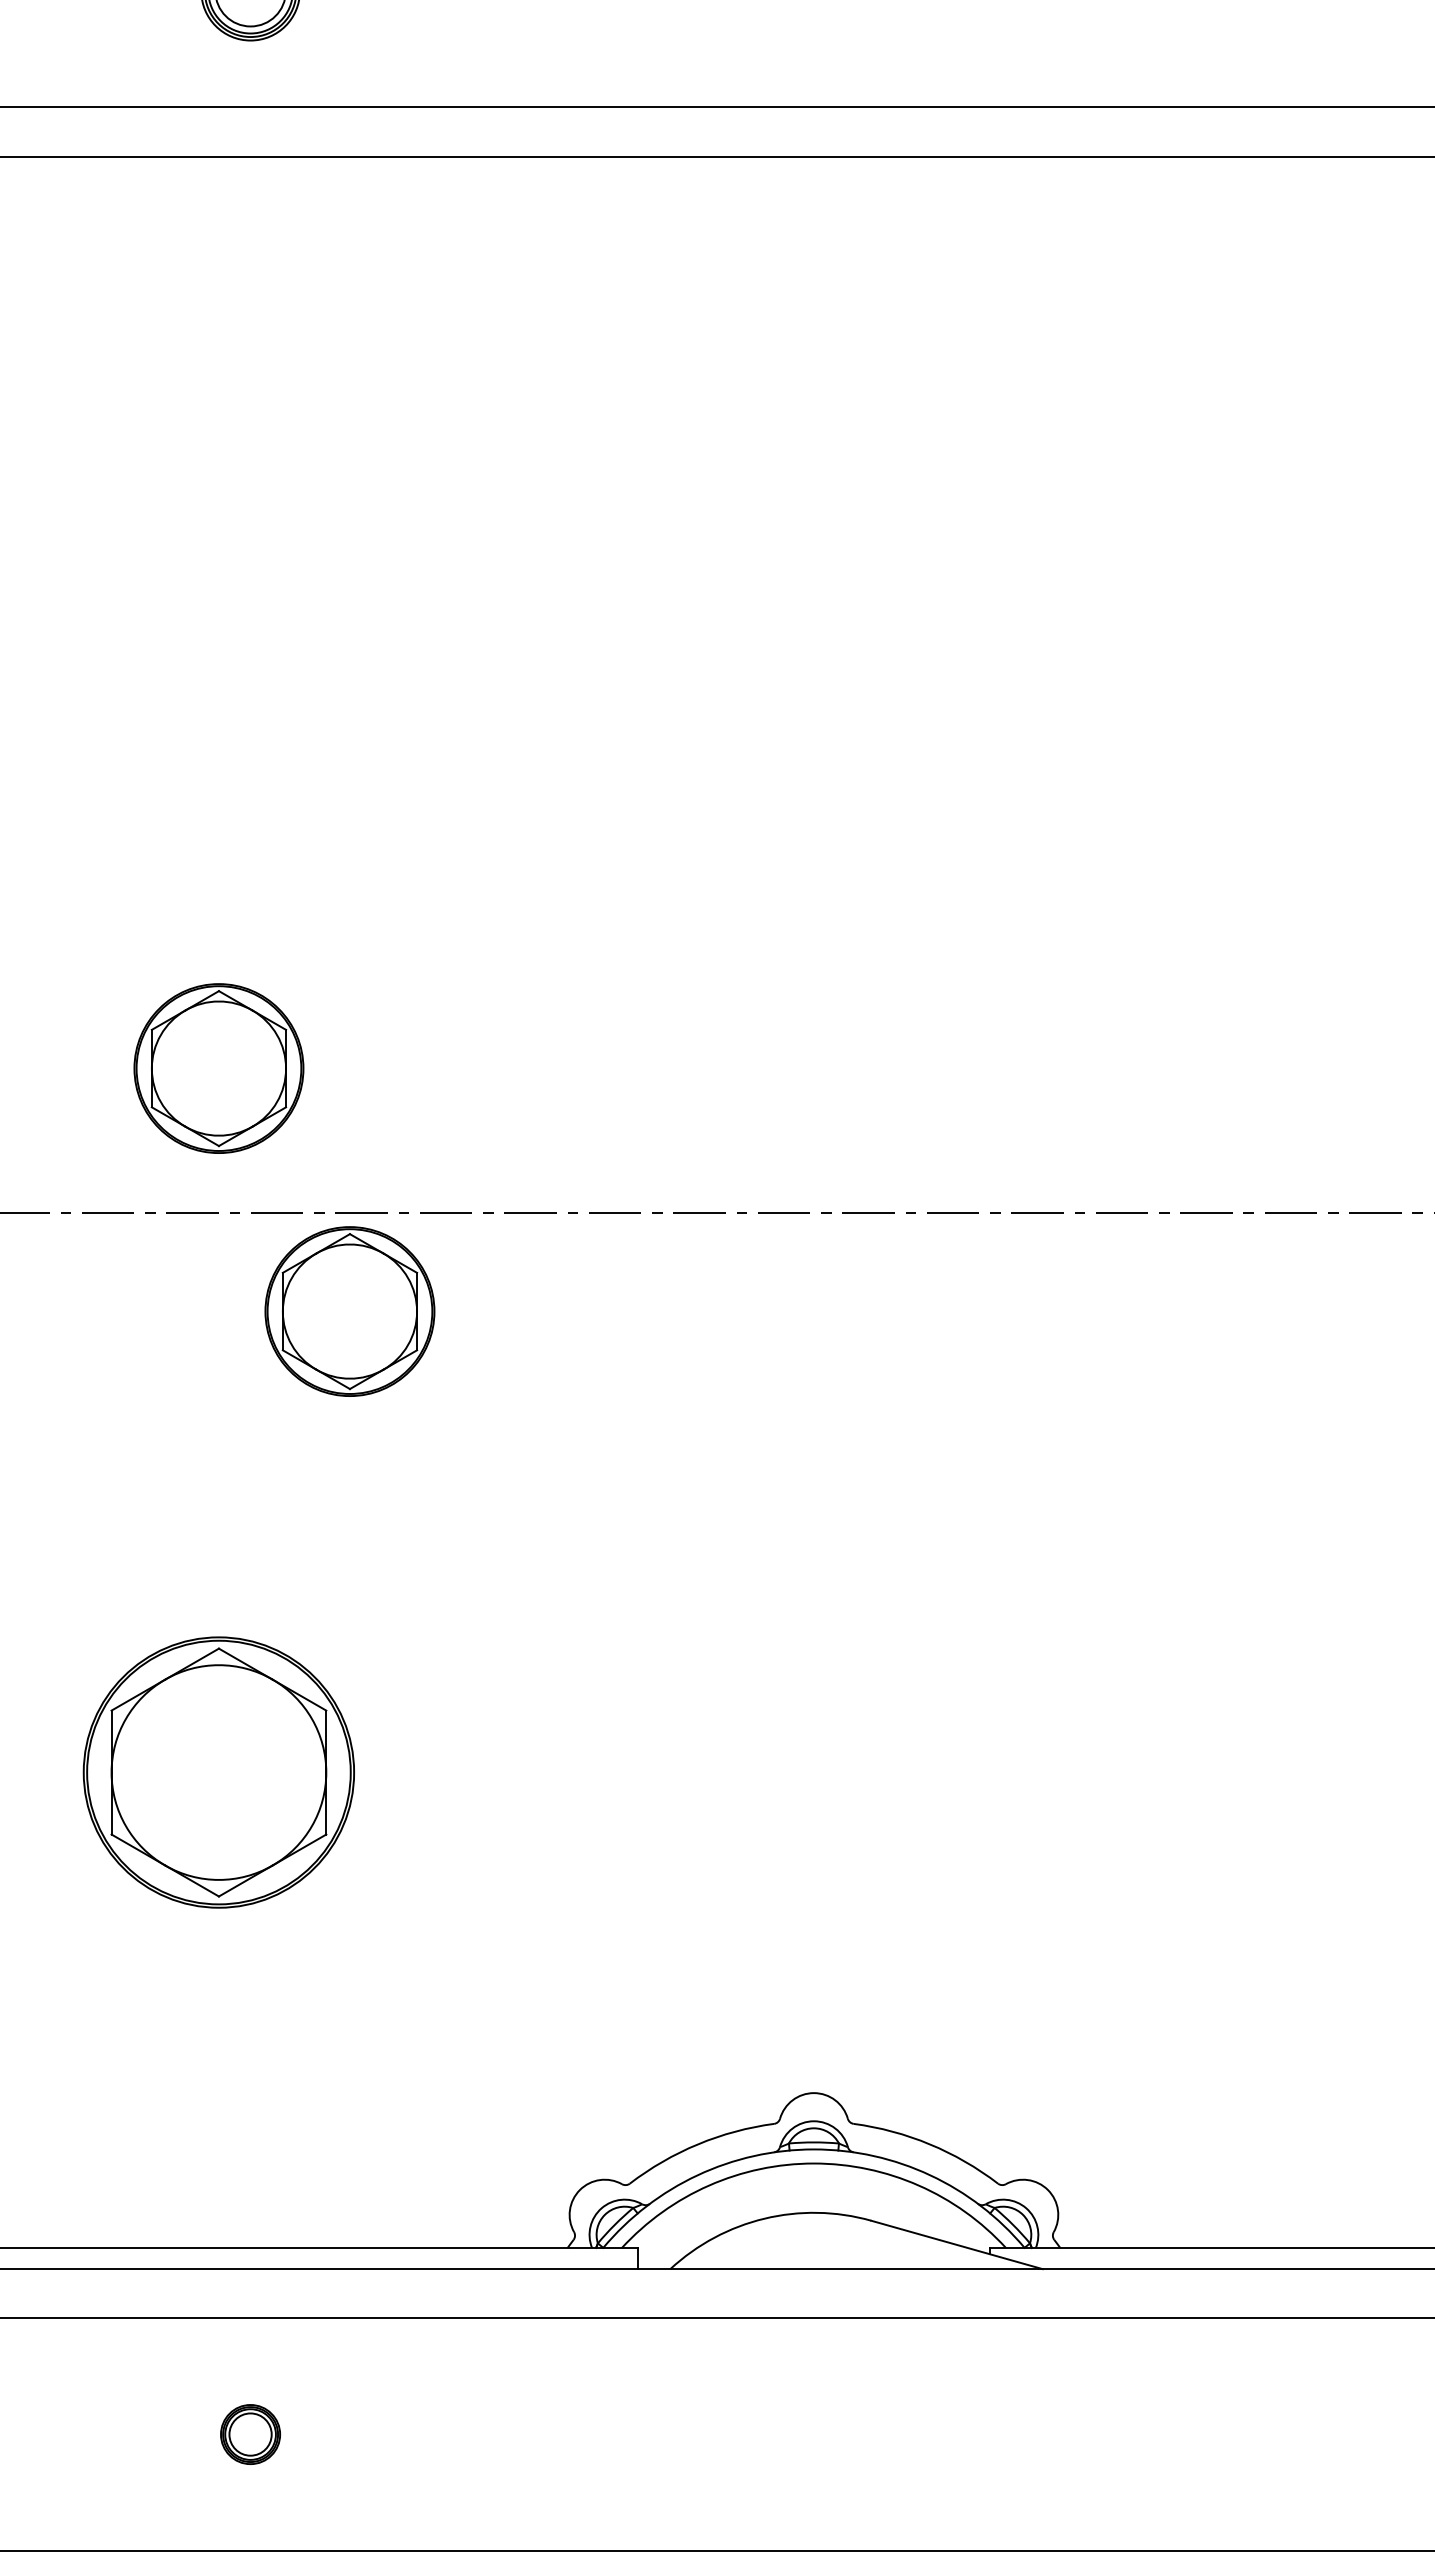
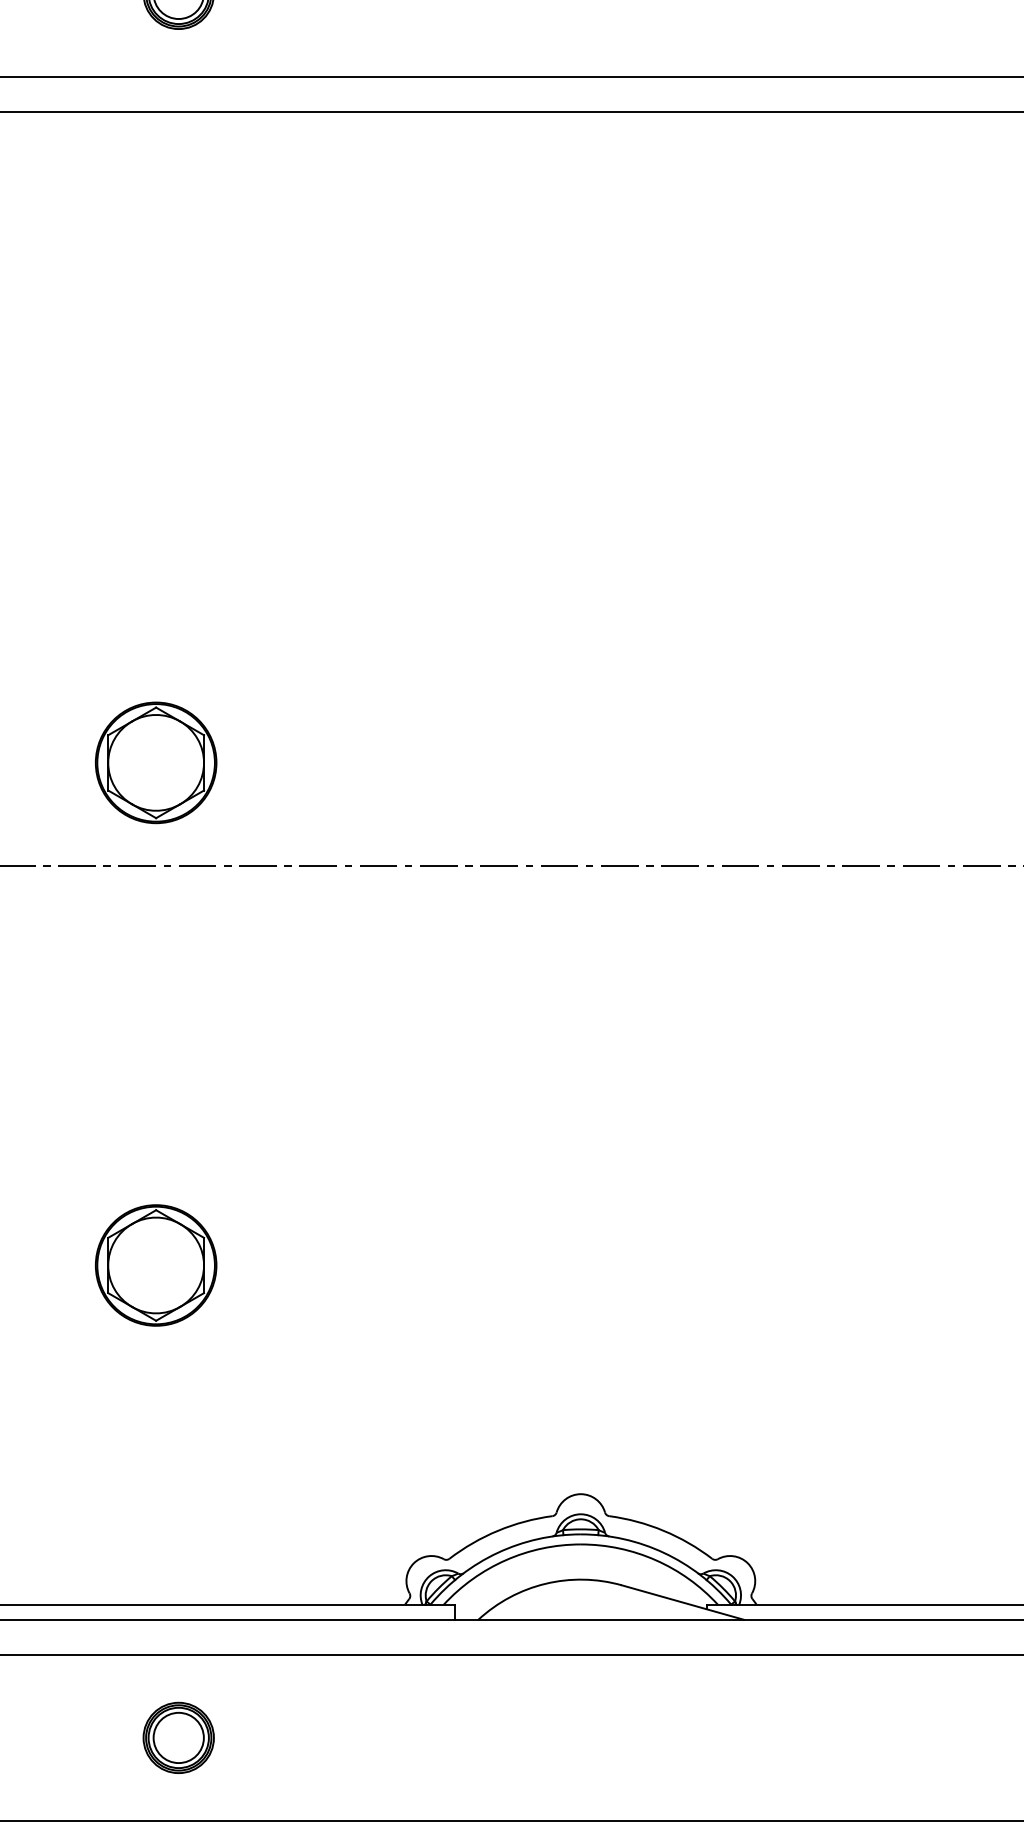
part: (349, 1311) -> (249, 936), removed
part: (218, 1772) -> (155, 1265), size x0.62
part: (250, 2434) -> (178, 1737), size x1.67

